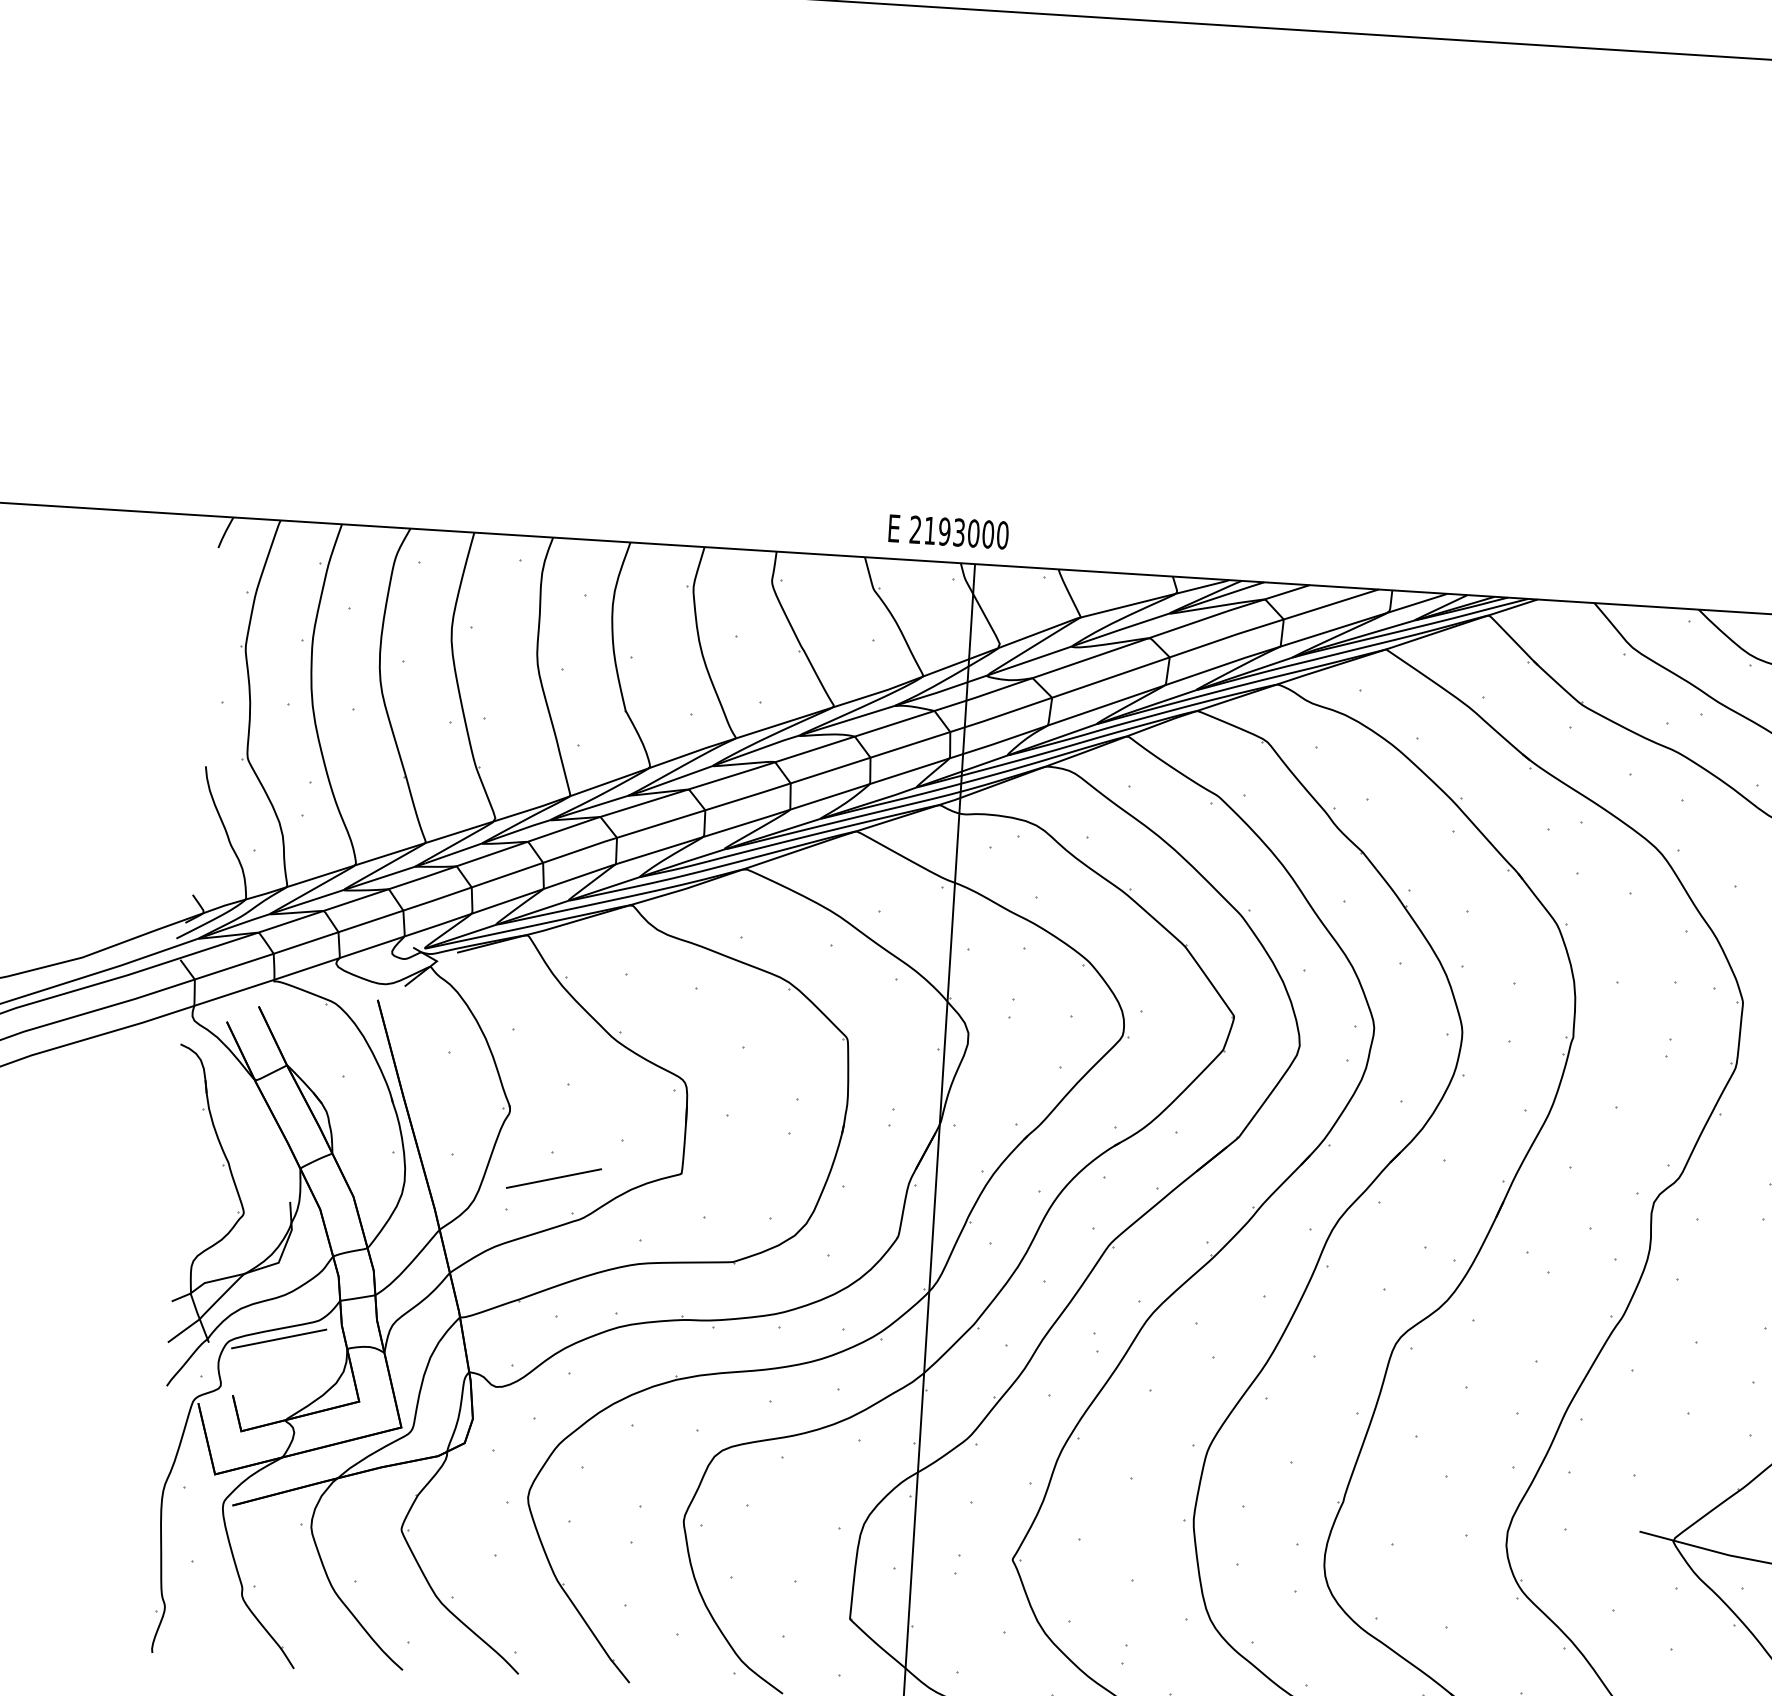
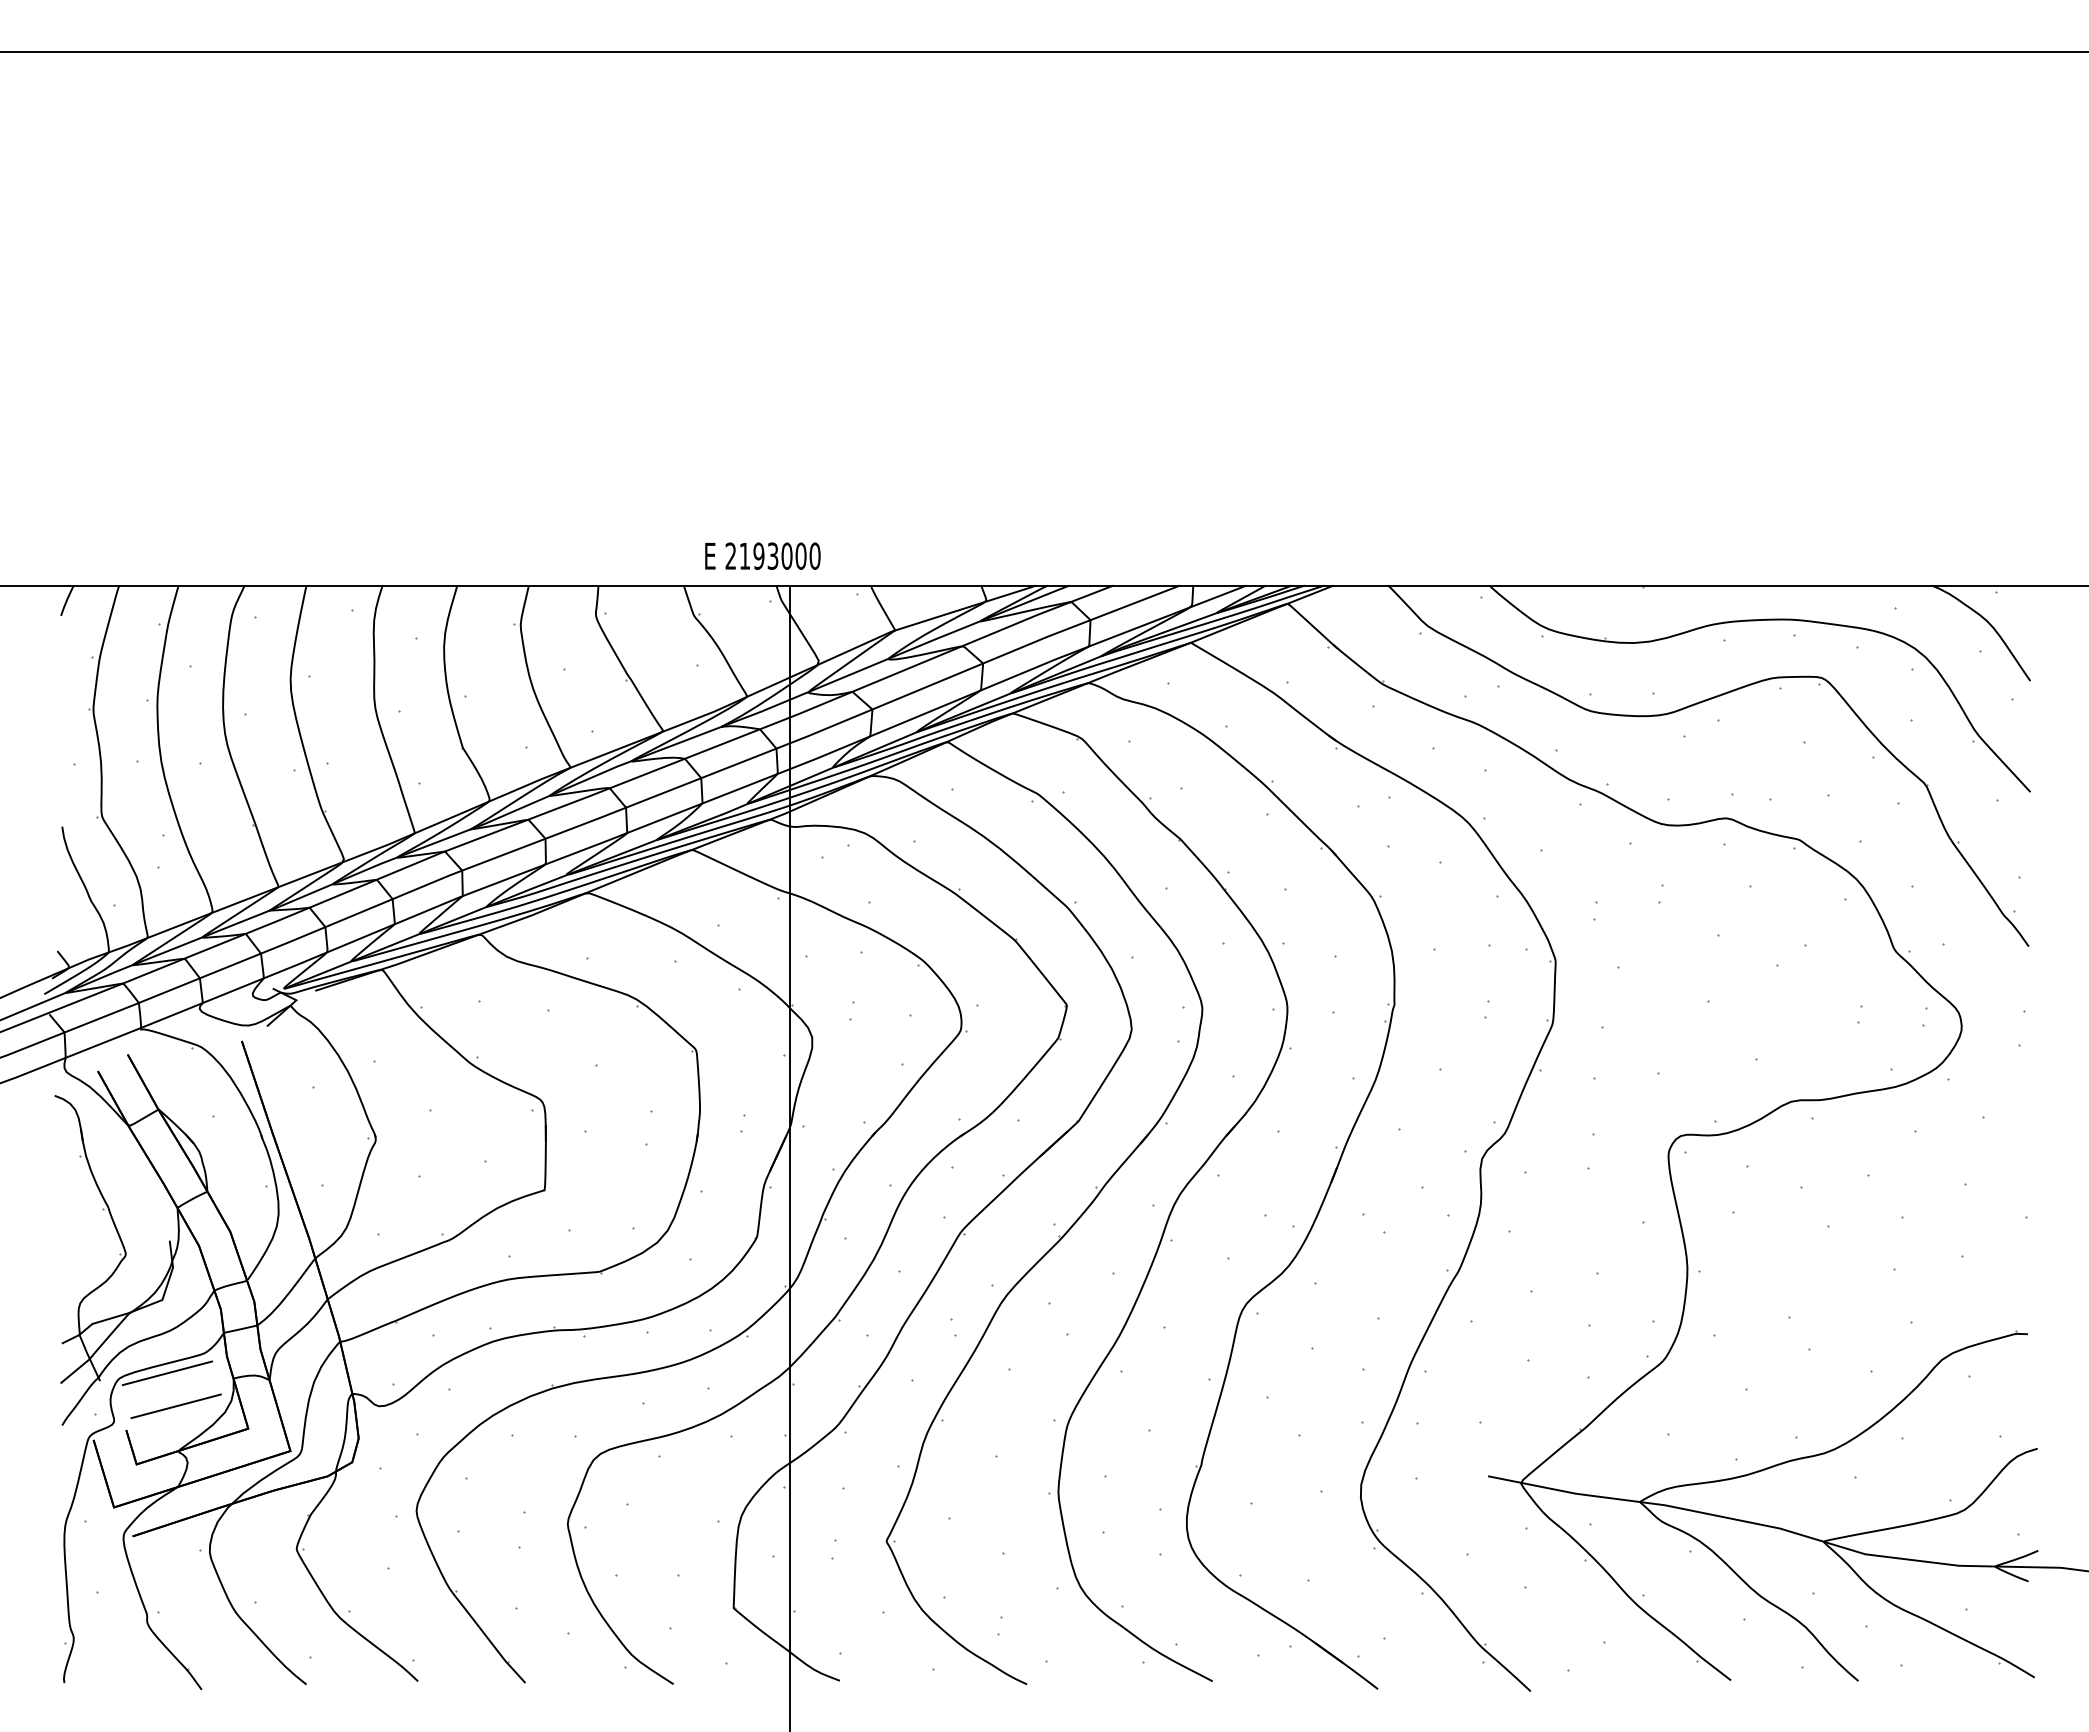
line: (553, 1177) -> (175, 1405), moved

